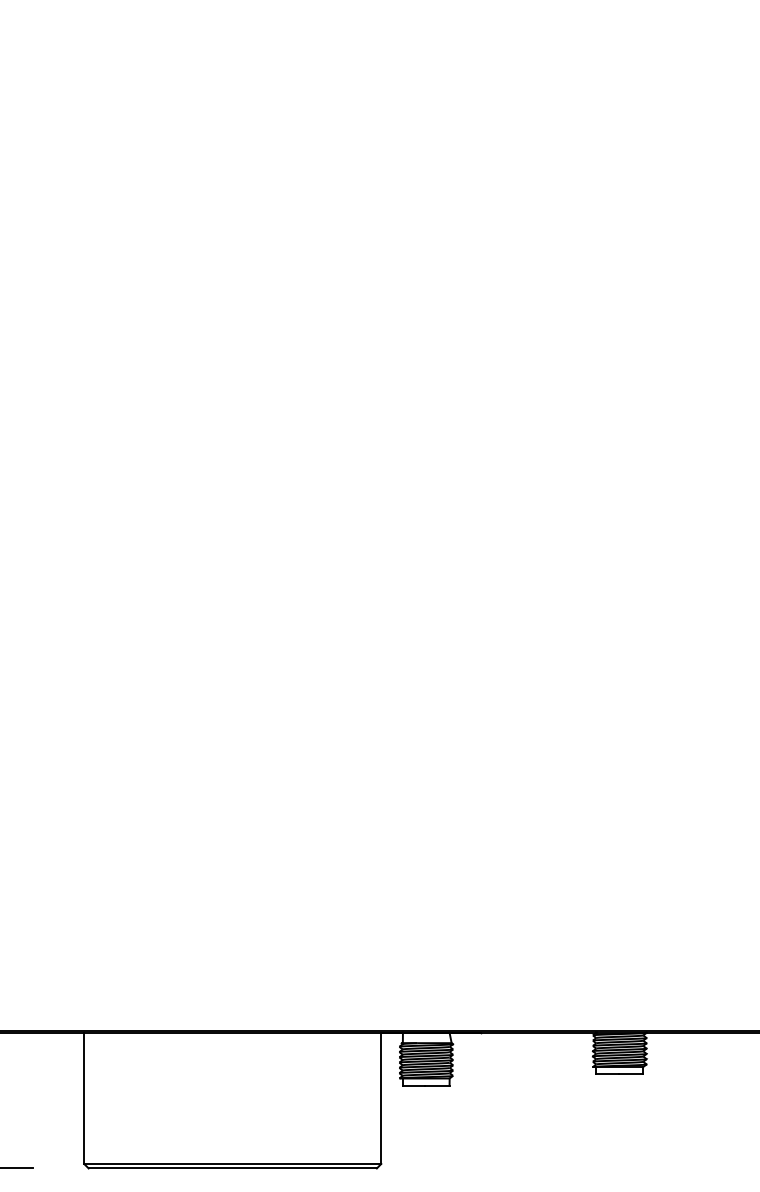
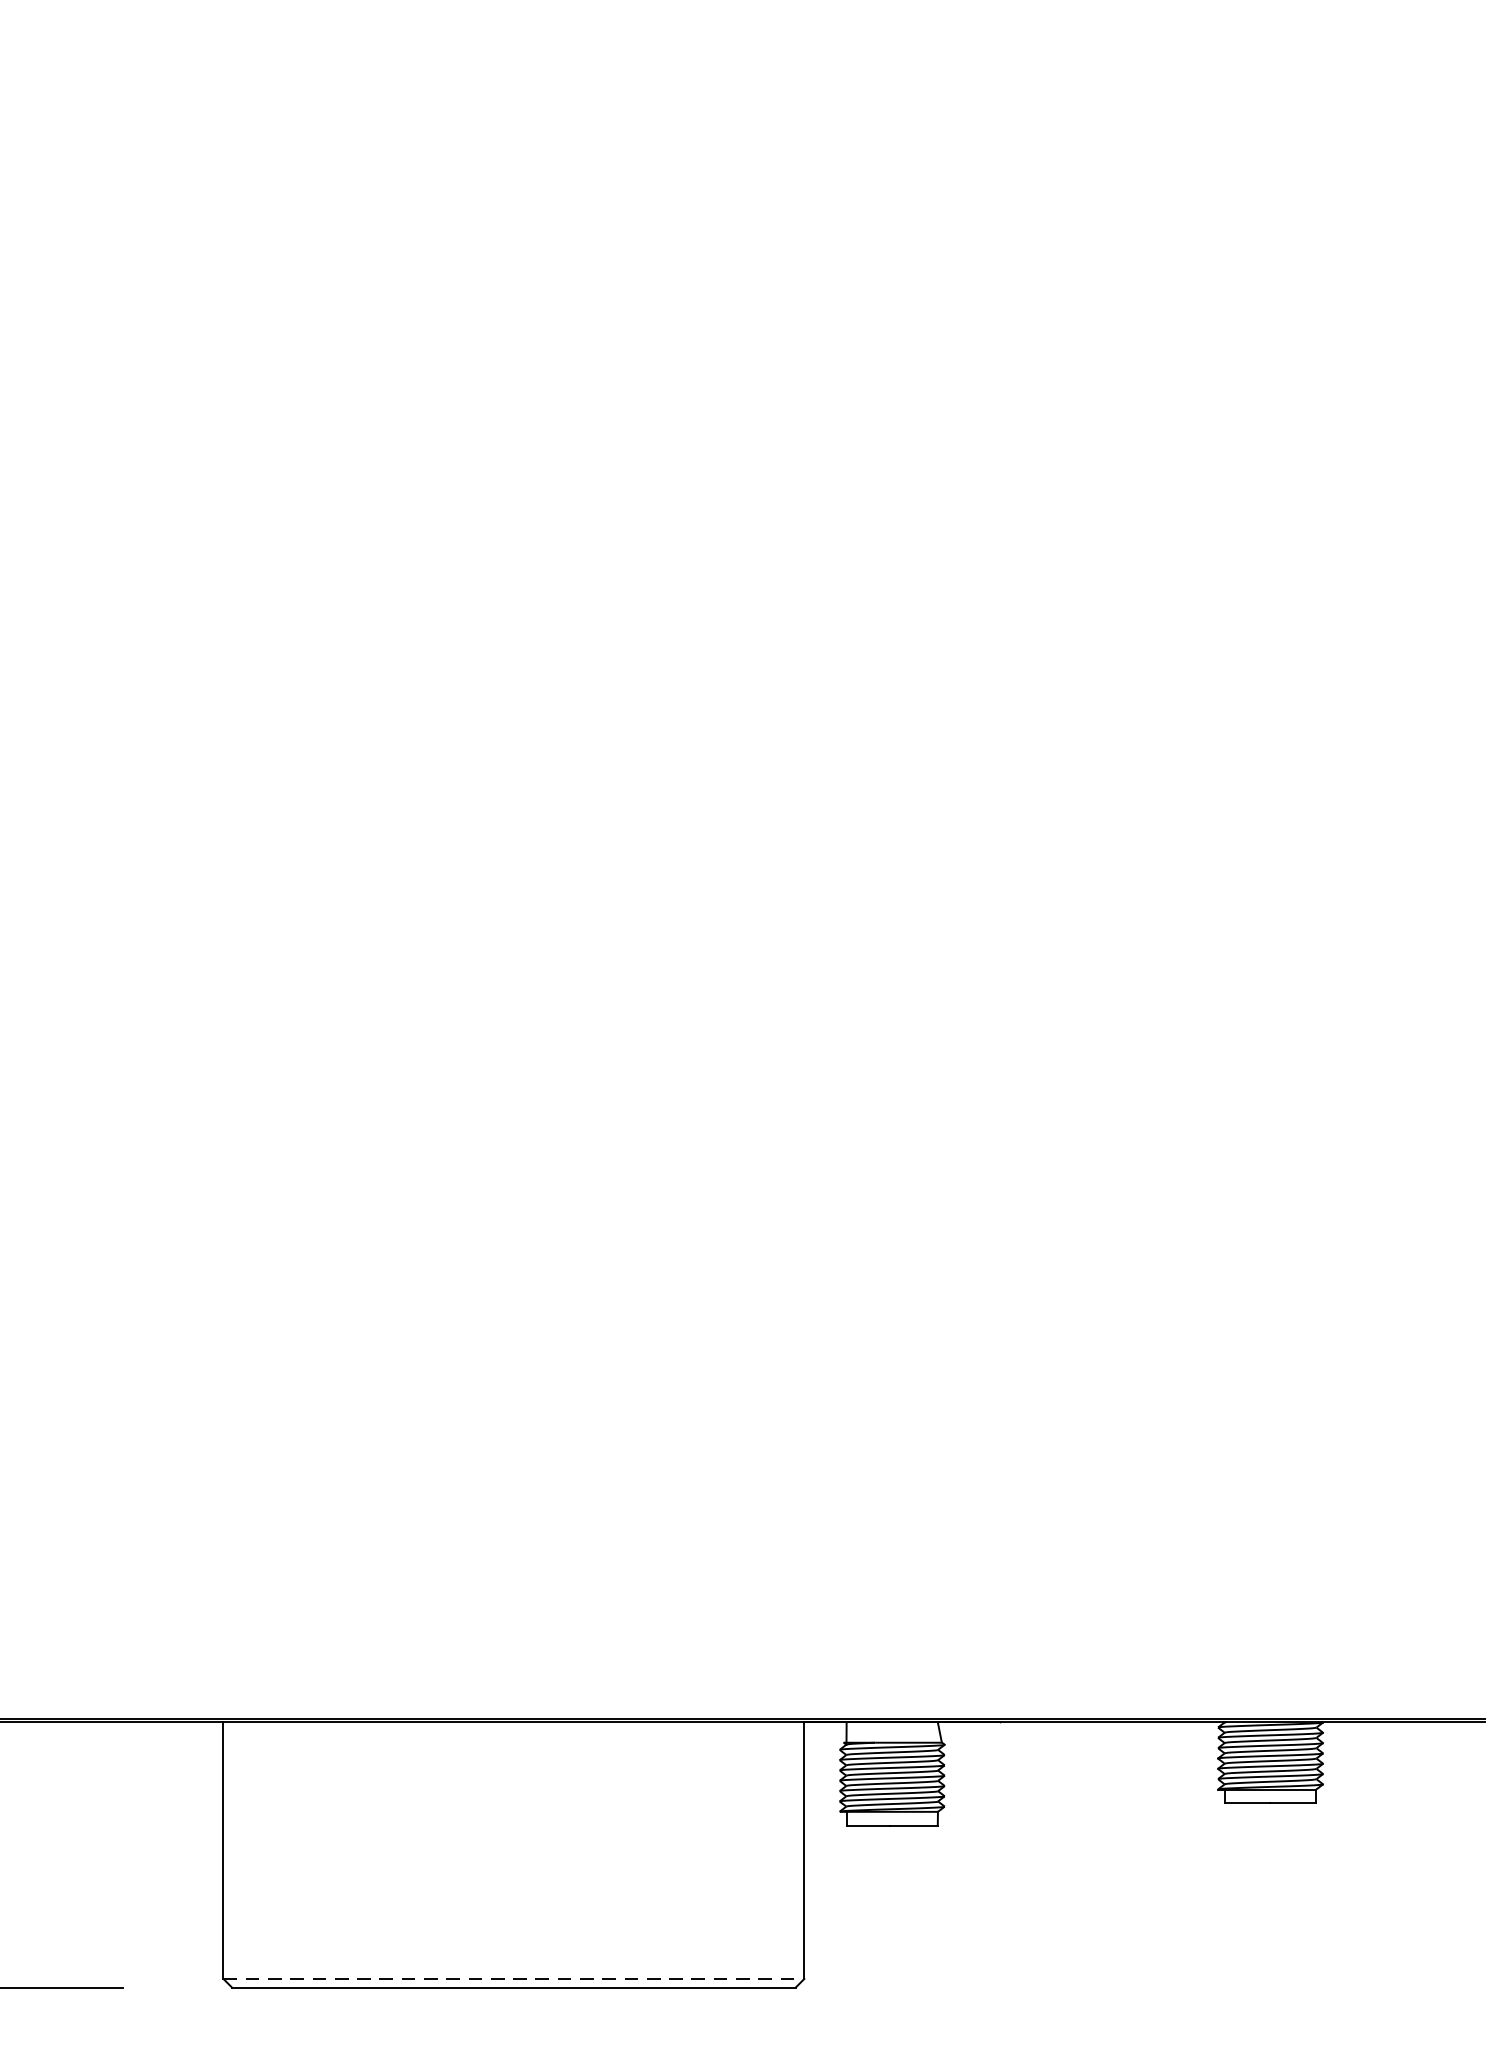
line: (232, 1163) -> (513, 1978), solid -> dashed

